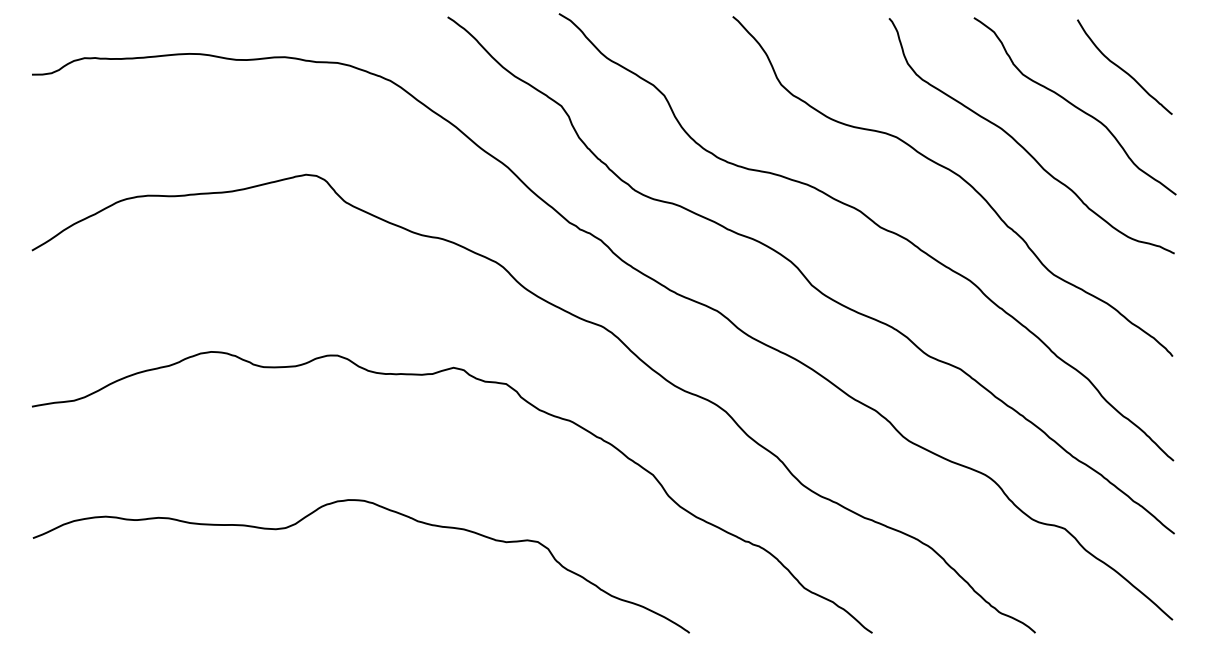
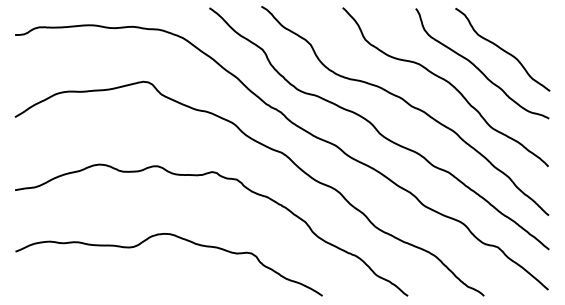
curve: (1121, 67) -> (524, 31), removed

